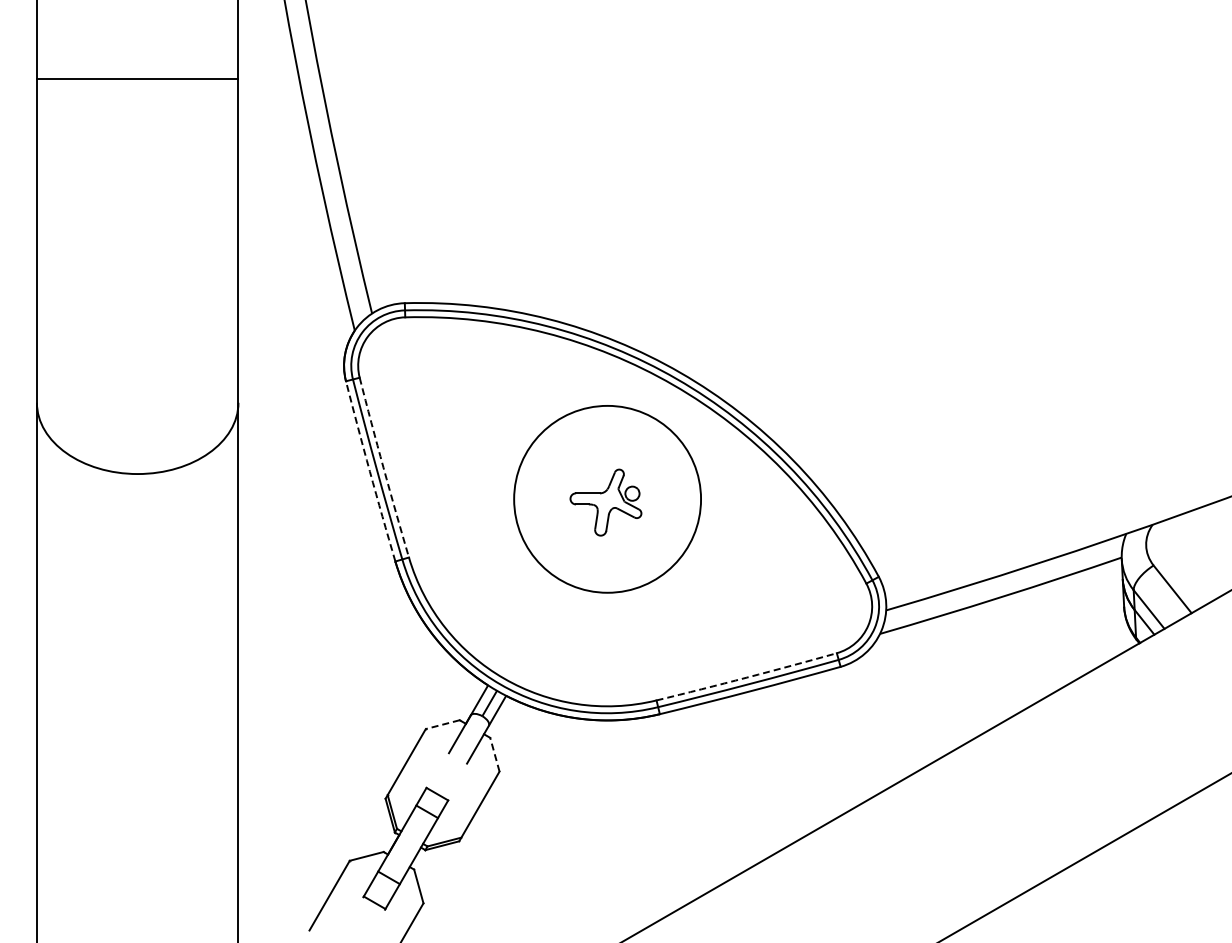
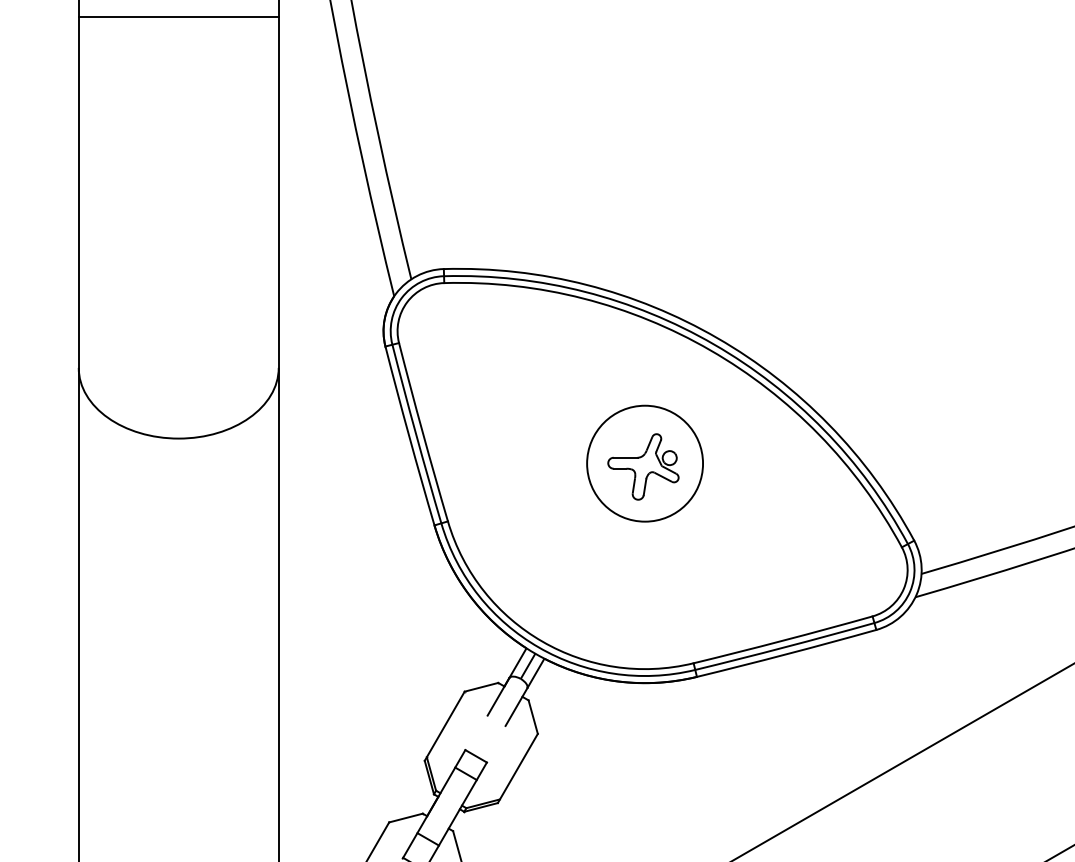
line: (137, 78) -> (178, 16), moved
arc: (383, 467) -> (422, 432), dashed -> solid
arc: (369, 471) -> (408, 436), dashed -> solid
circle: (607, 498) -> (644, 462), size x0.62
arc: (746, 677) -> (782, 640), dashed -> solid
line: (442, 724) -> (481, 687), dashed -> solid
line: (494, 754) -> (532, 716), dashed -> solid

